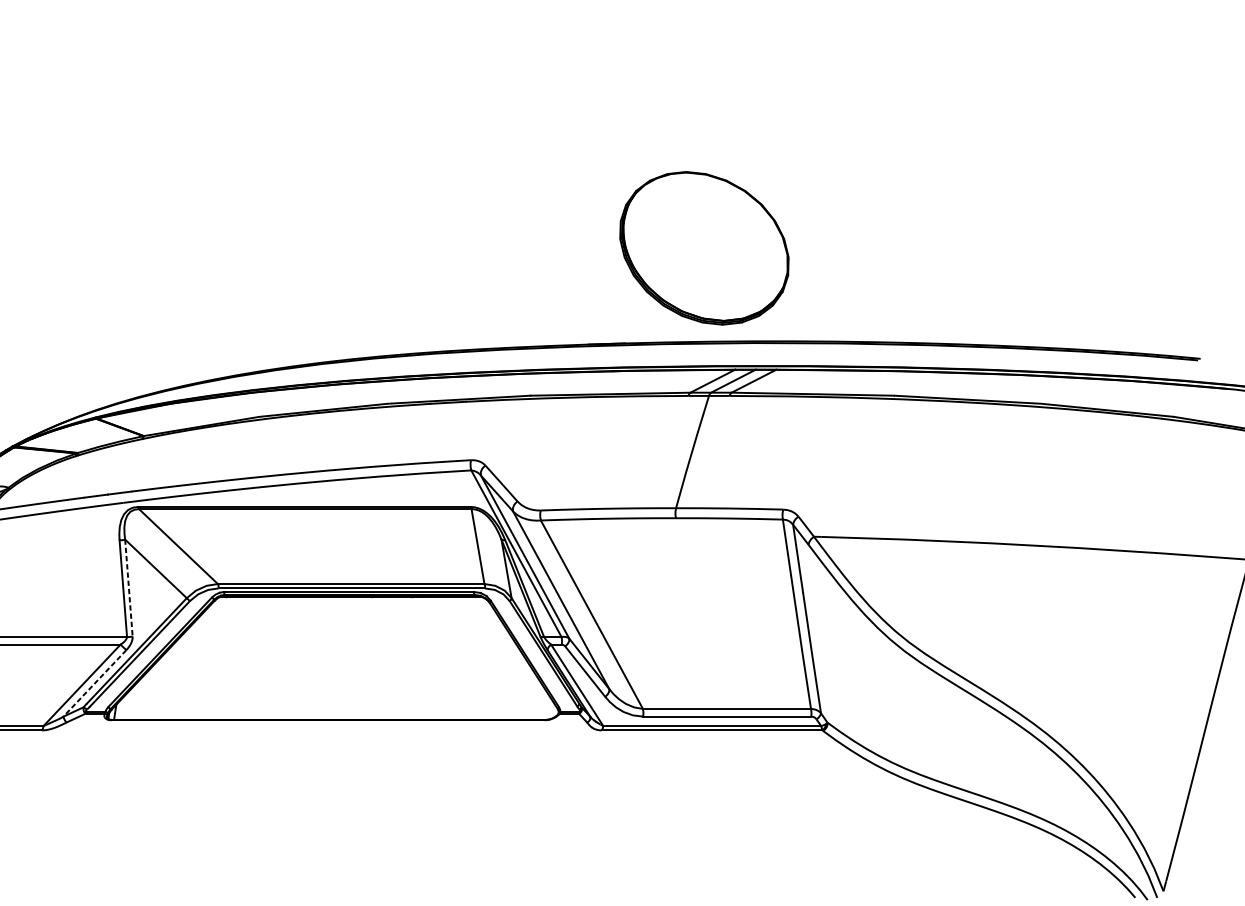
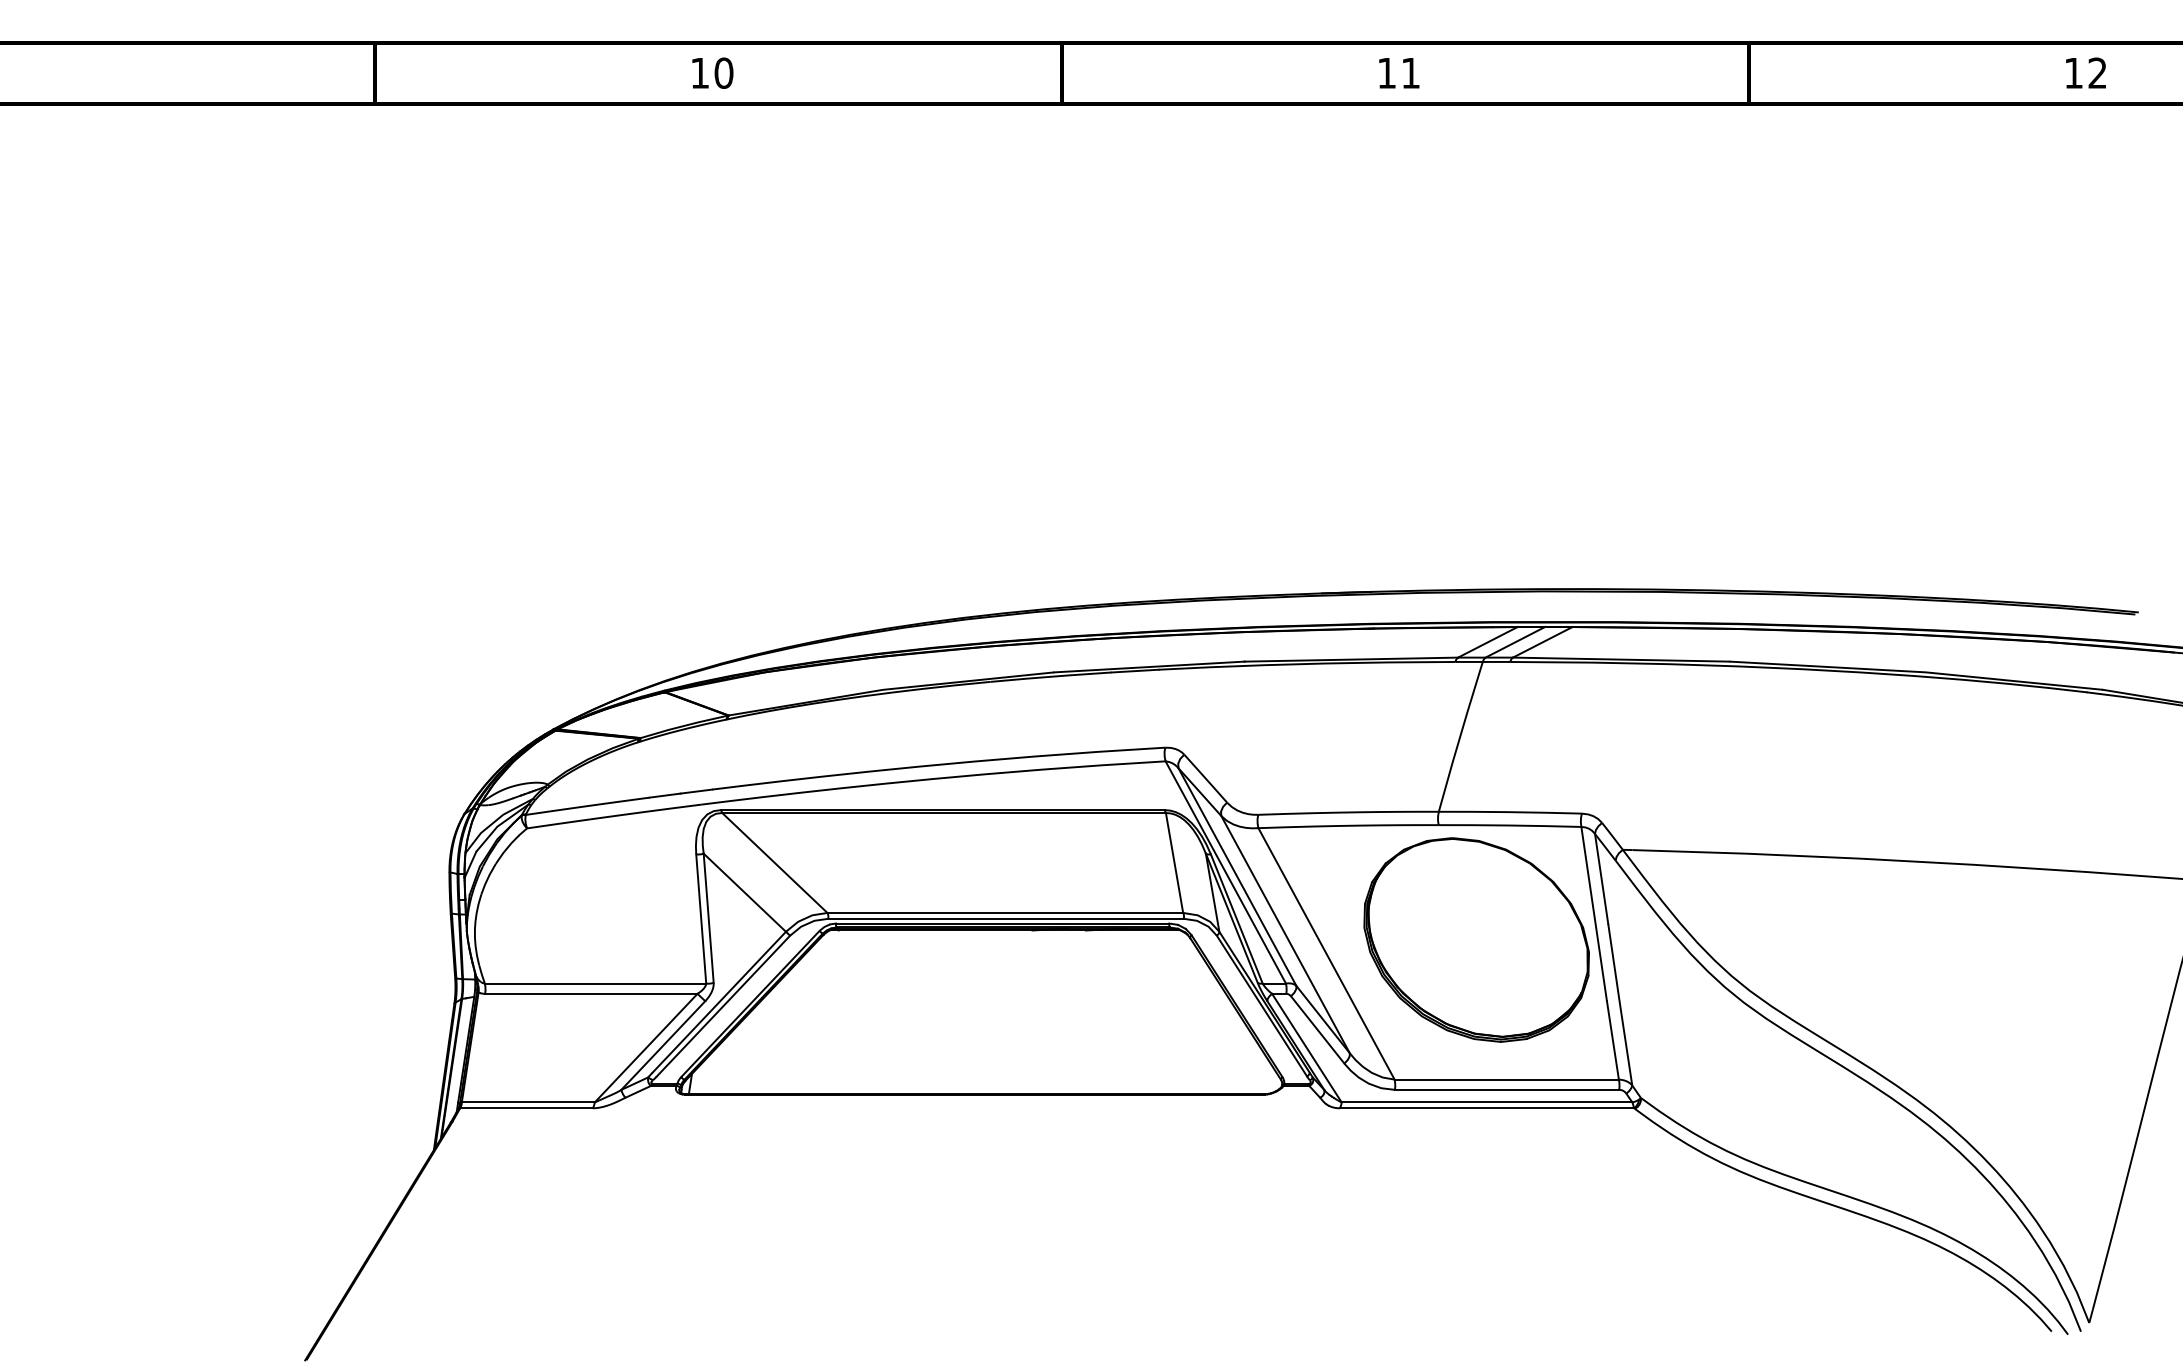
part: (704, 247) -> (1476, 939), moved
line: (128, 588) -> (708, 918), dashed -> solid
line: (94, 683) -> (662, 1045), dashed -> solid

